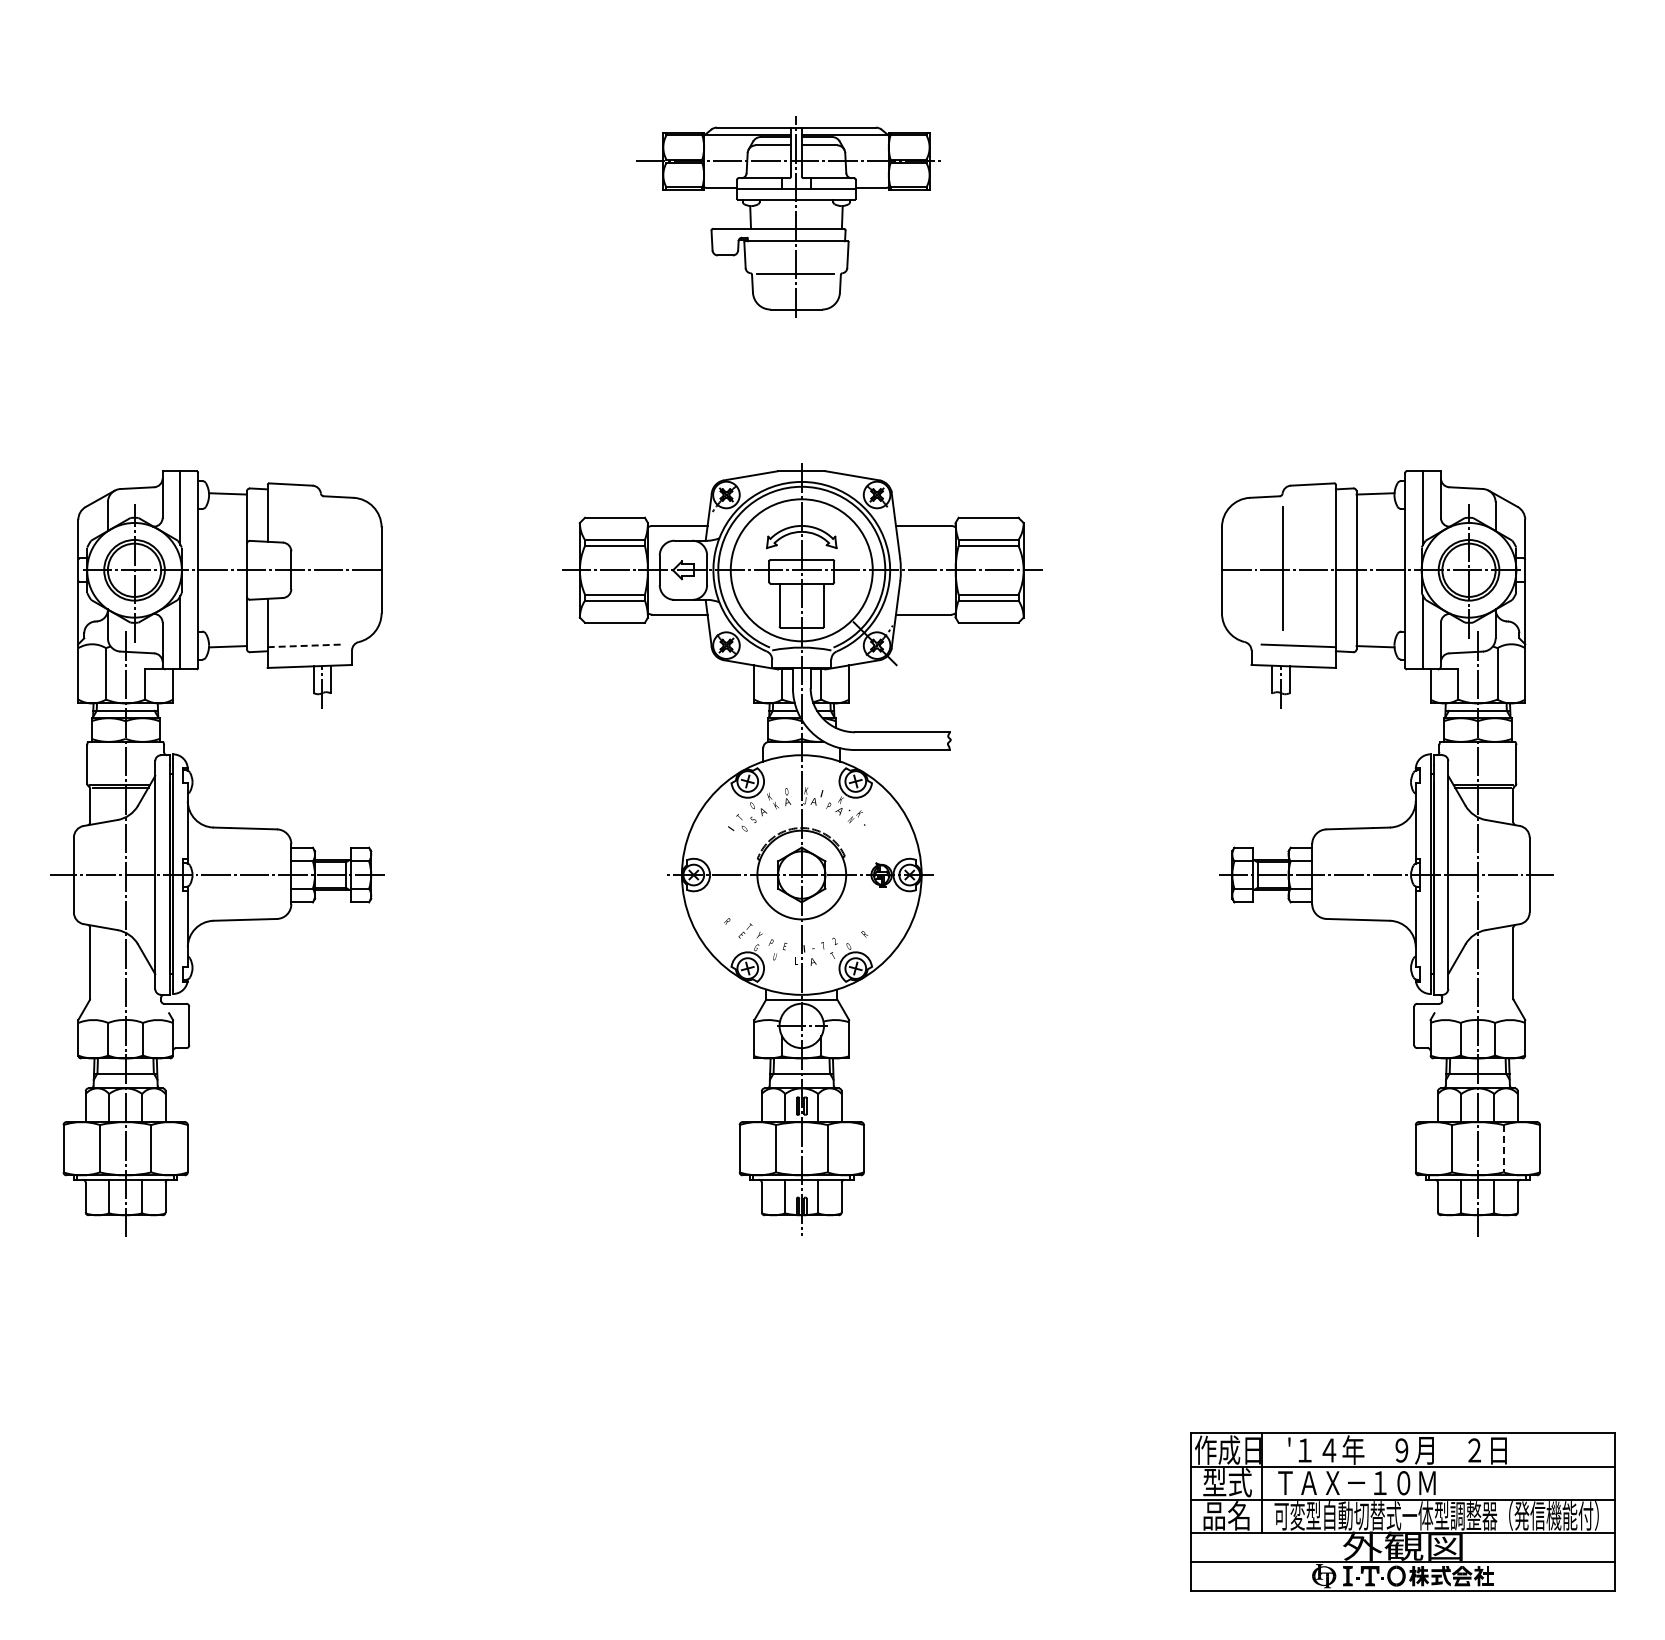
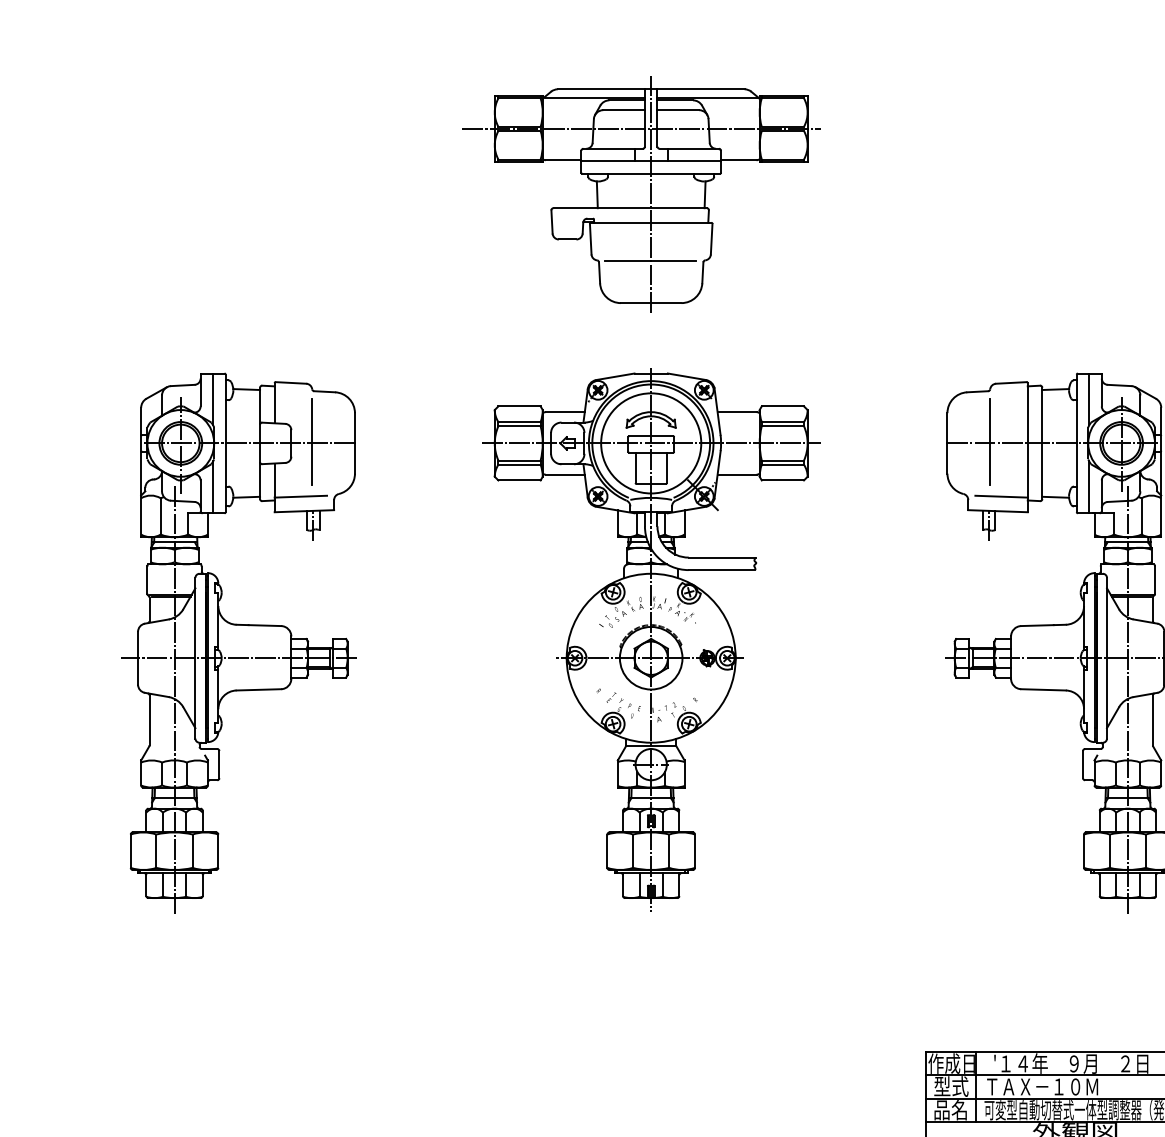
part: (788, 216) -> (641, 193), size x1.67
line: (321, 567) -> (312, 441), added
line: (305, 645) -> (301, 496), dashed -> solid
line: (1503, 1148) -> (1145, 851), dashed -> solid

